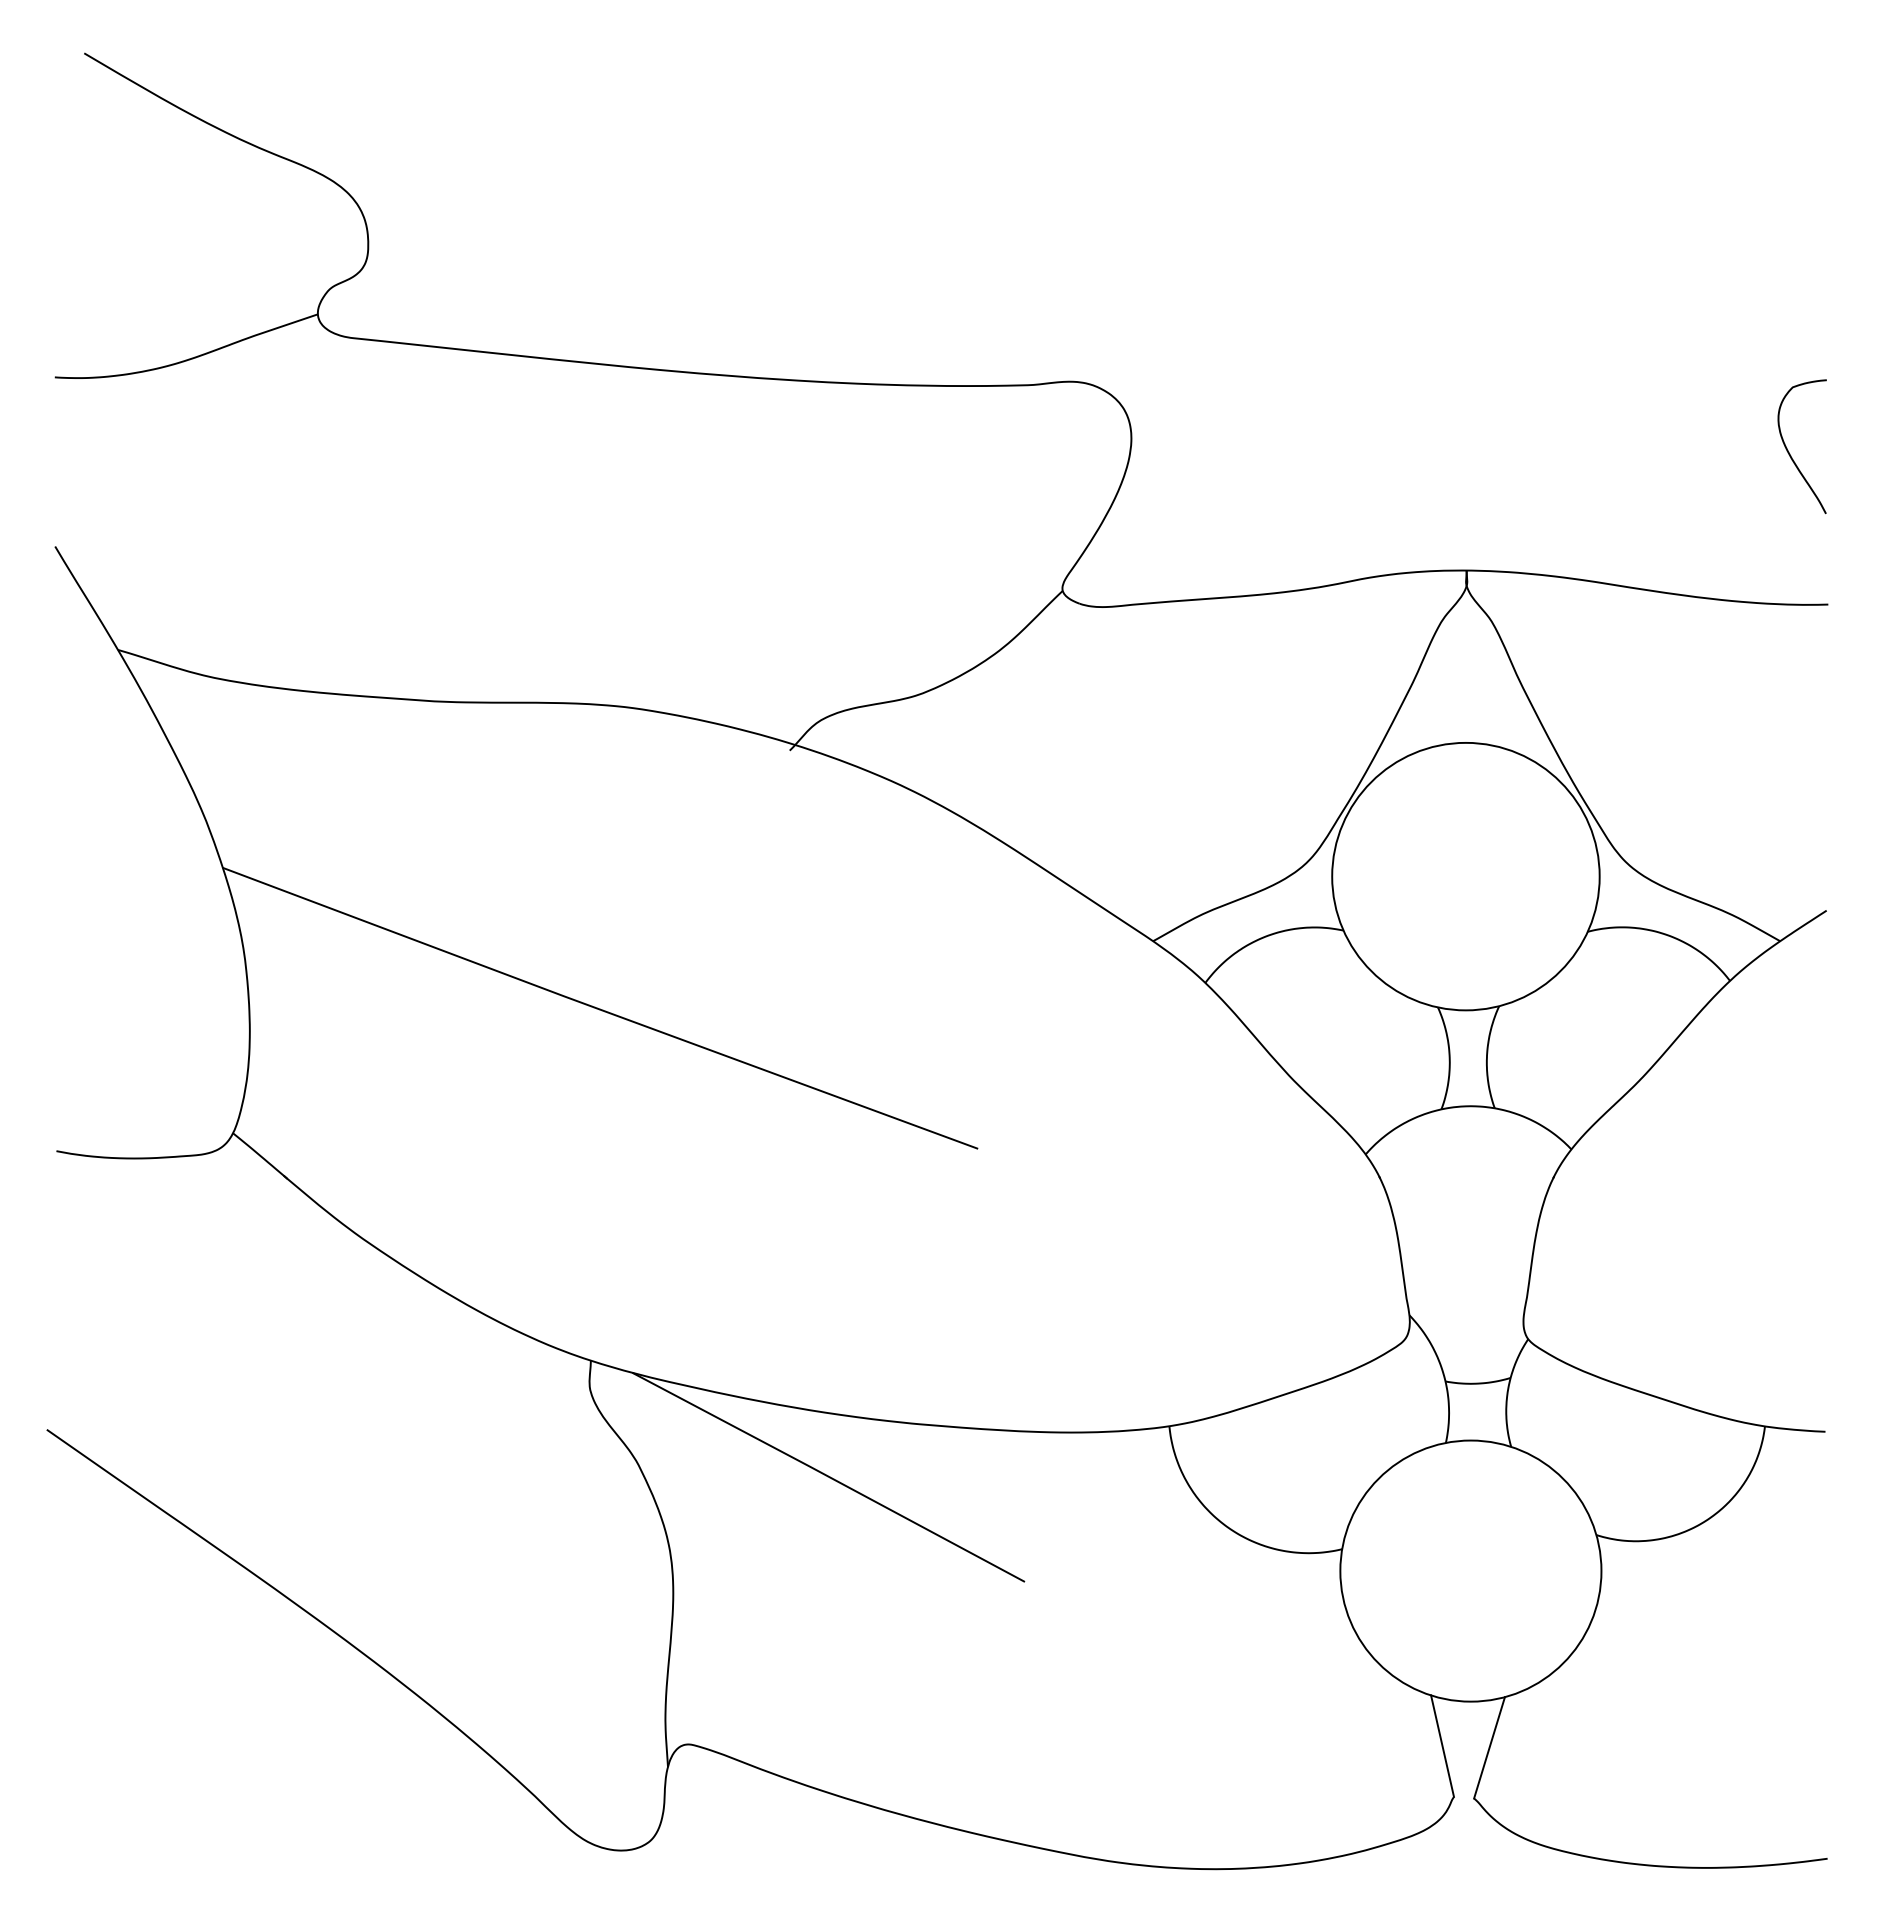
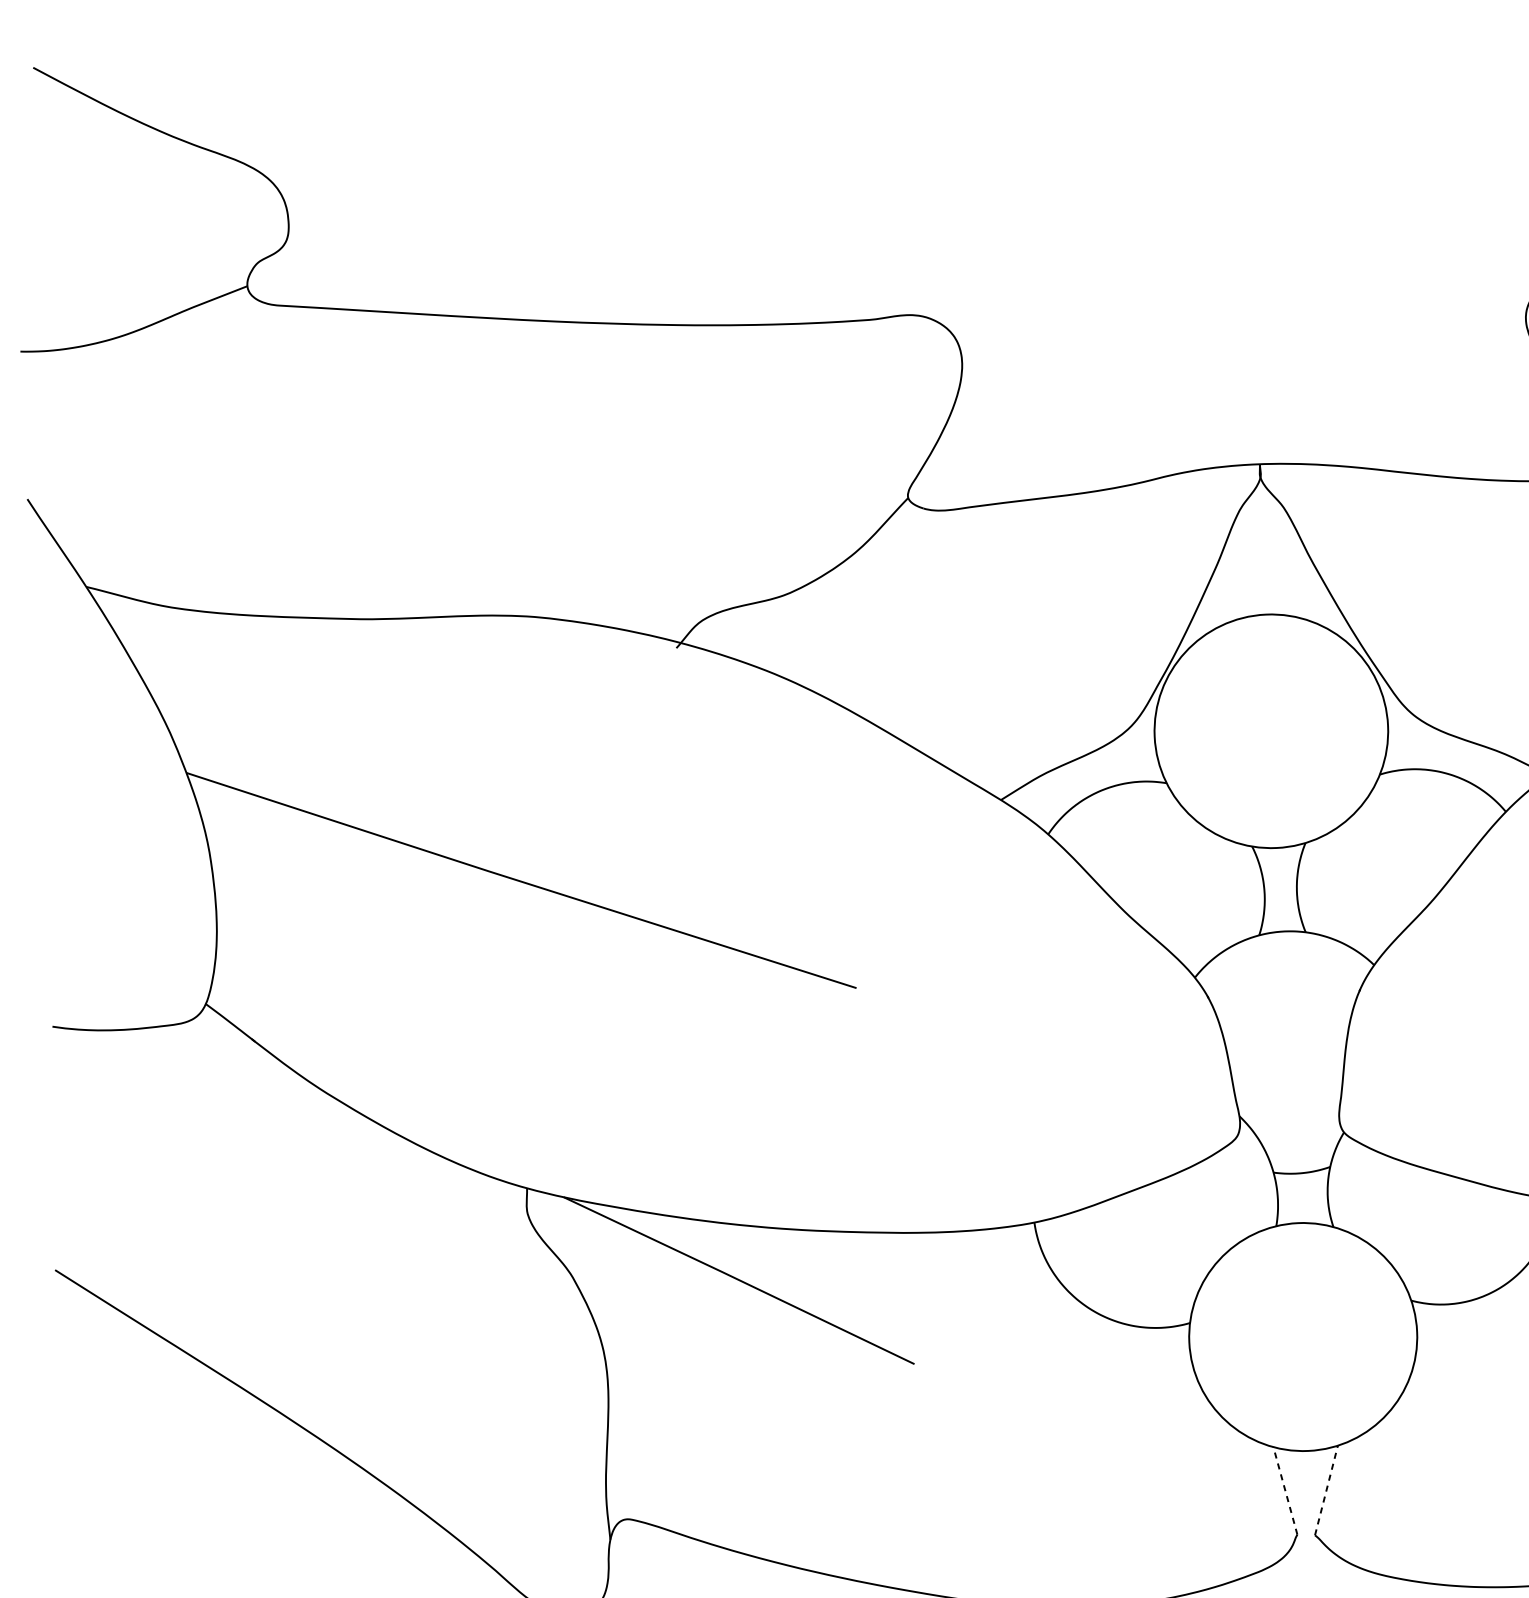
line: (1442, 1745) -> (1285, 1490), solid -> dashed
line: (1489, 1747) -> (1326, 1490), solid -> dashed

